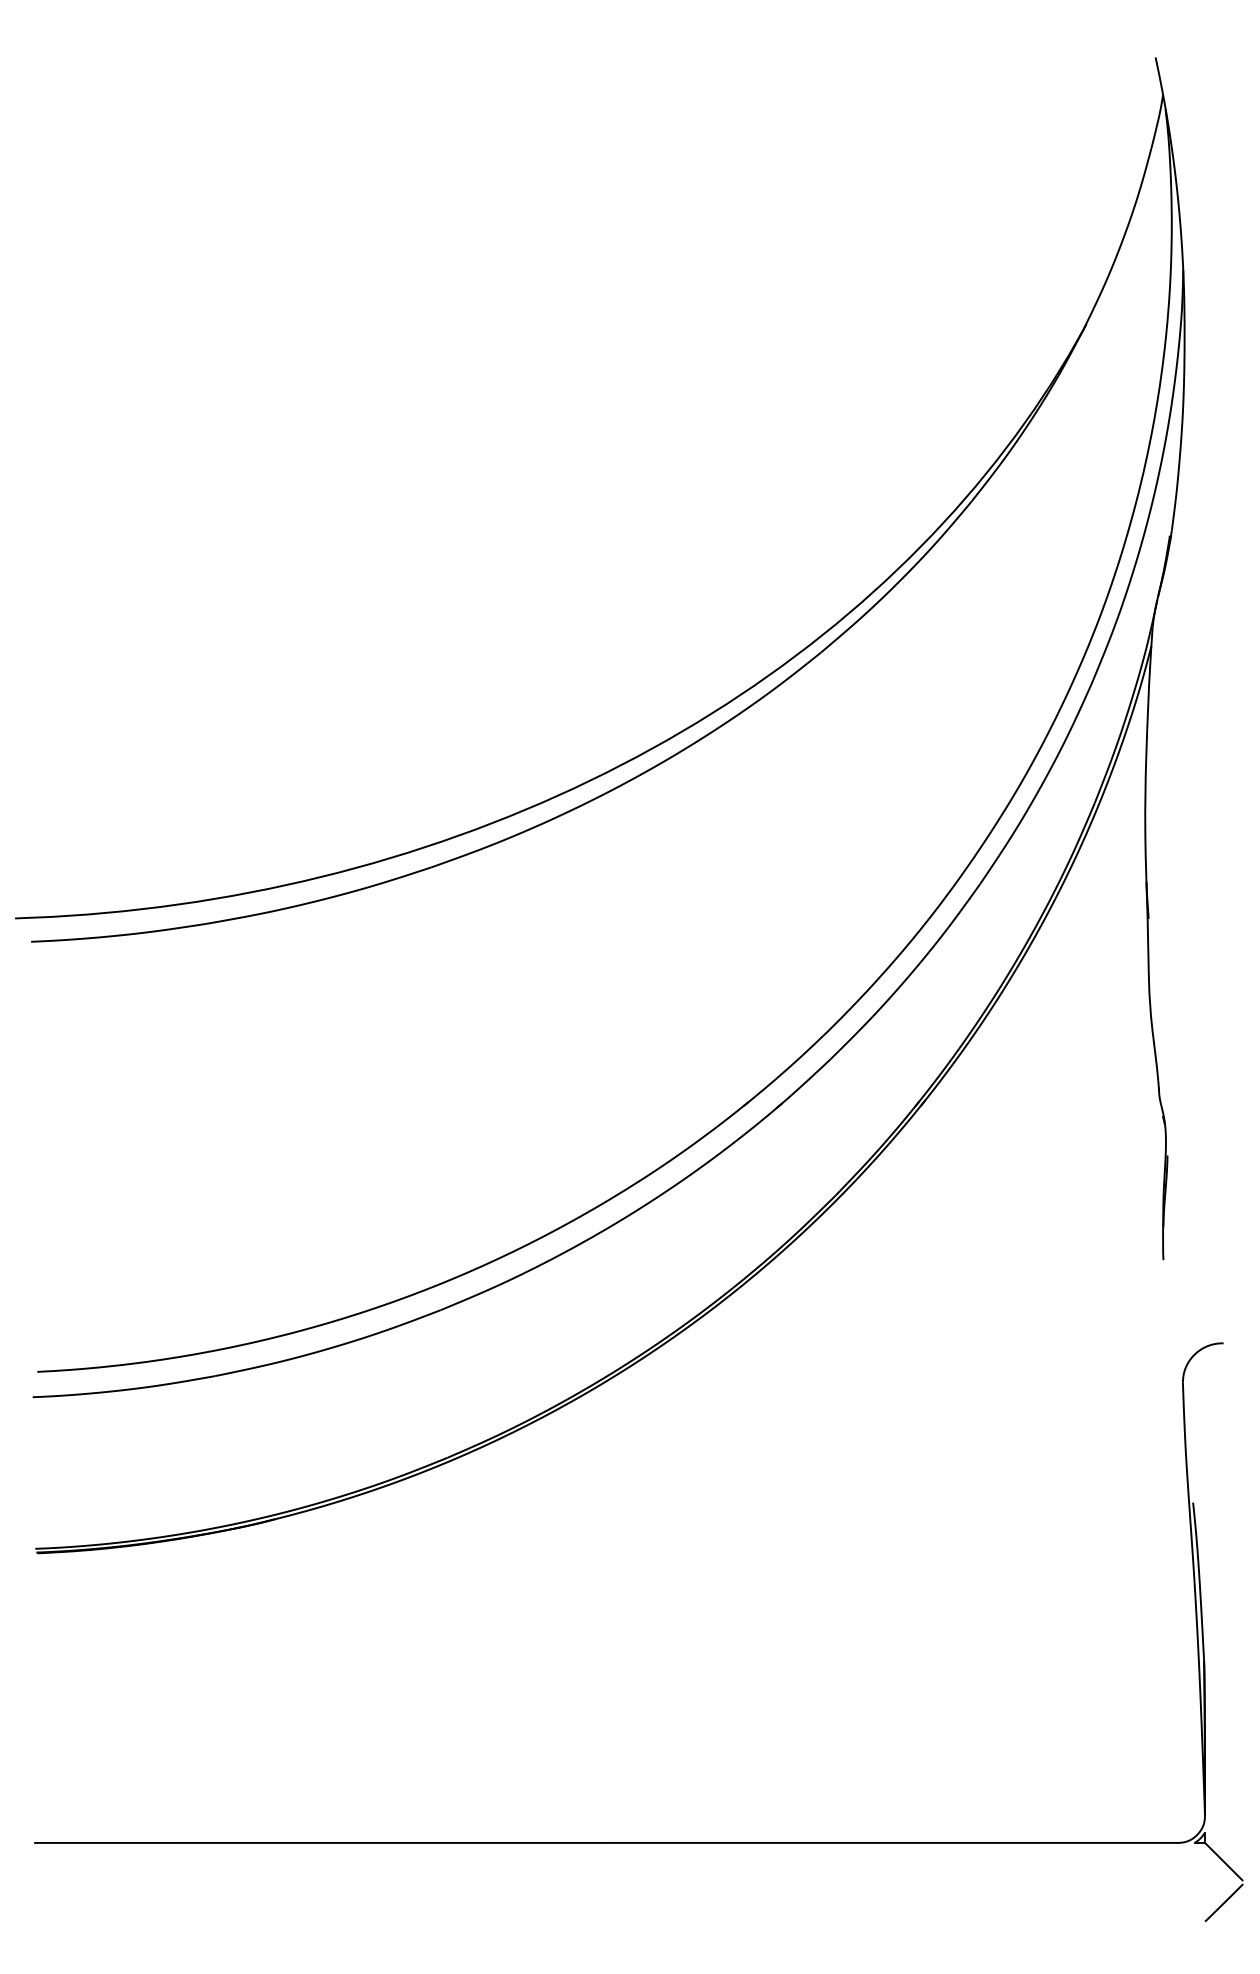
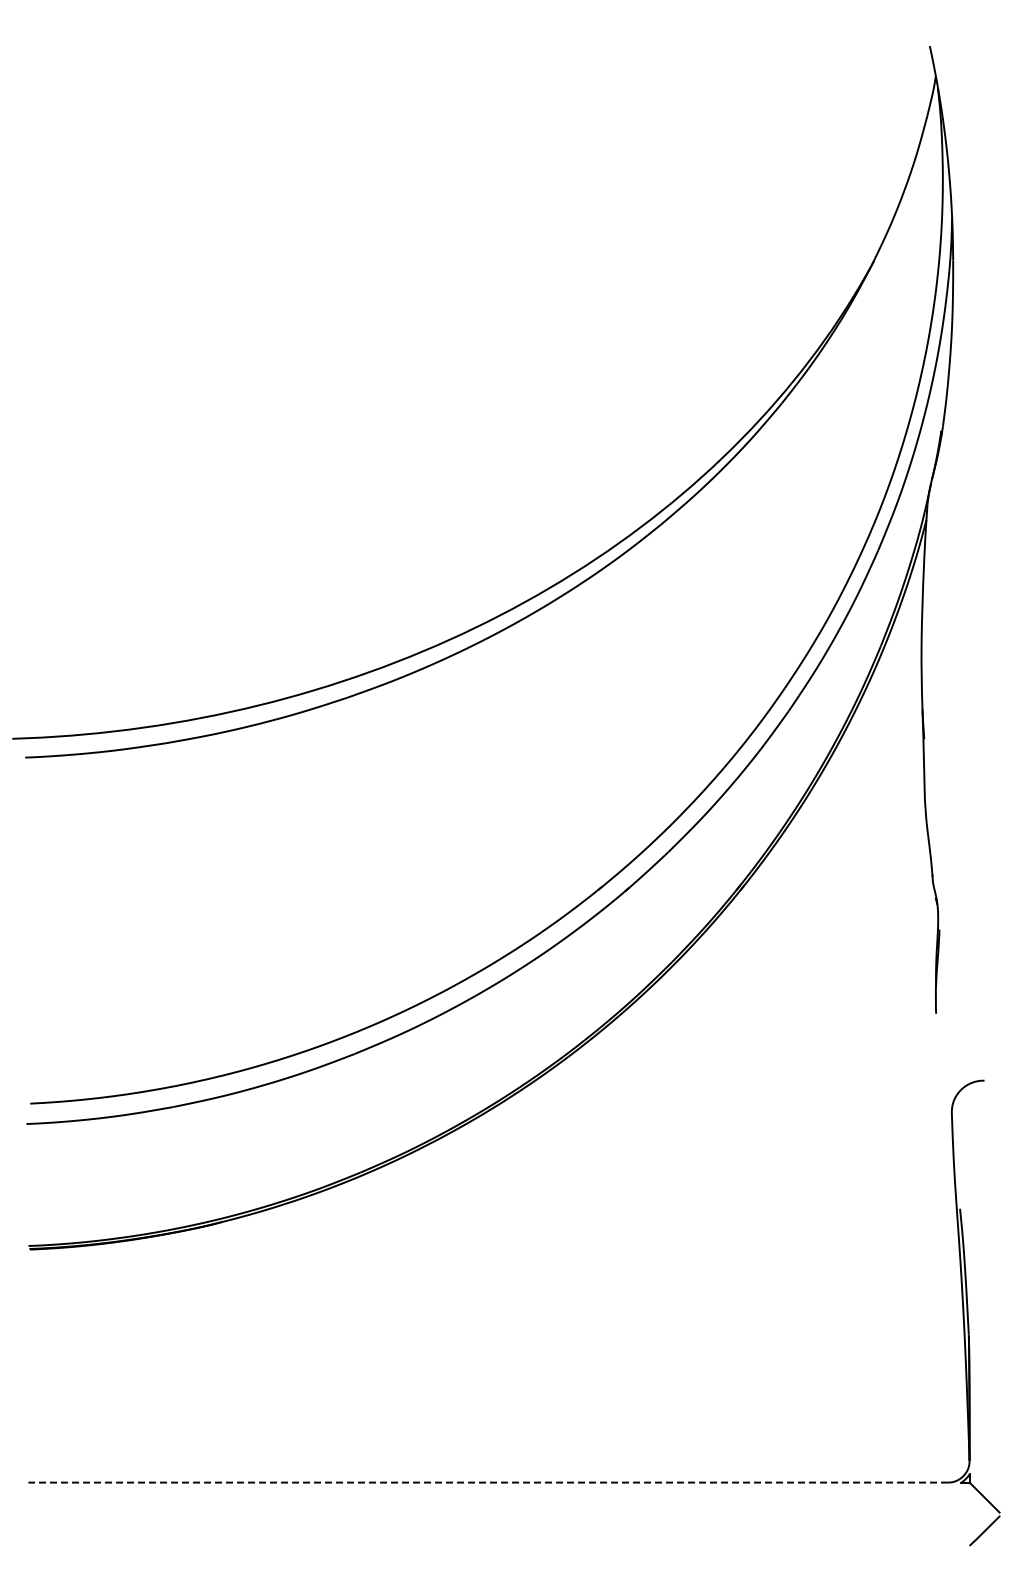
line: (607, 1842) -> (488, 1482), solid -> dashed

